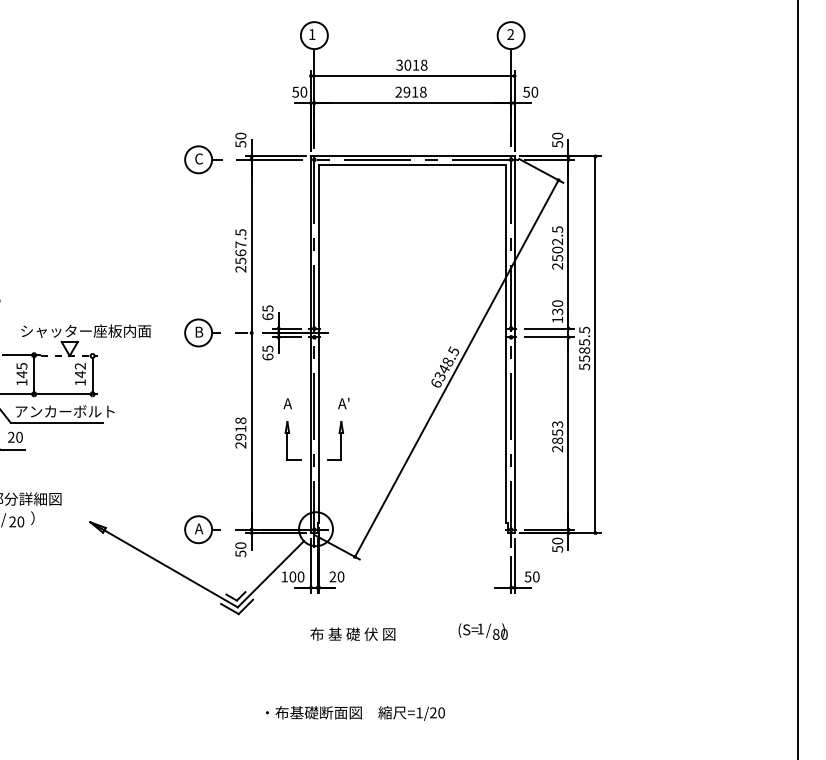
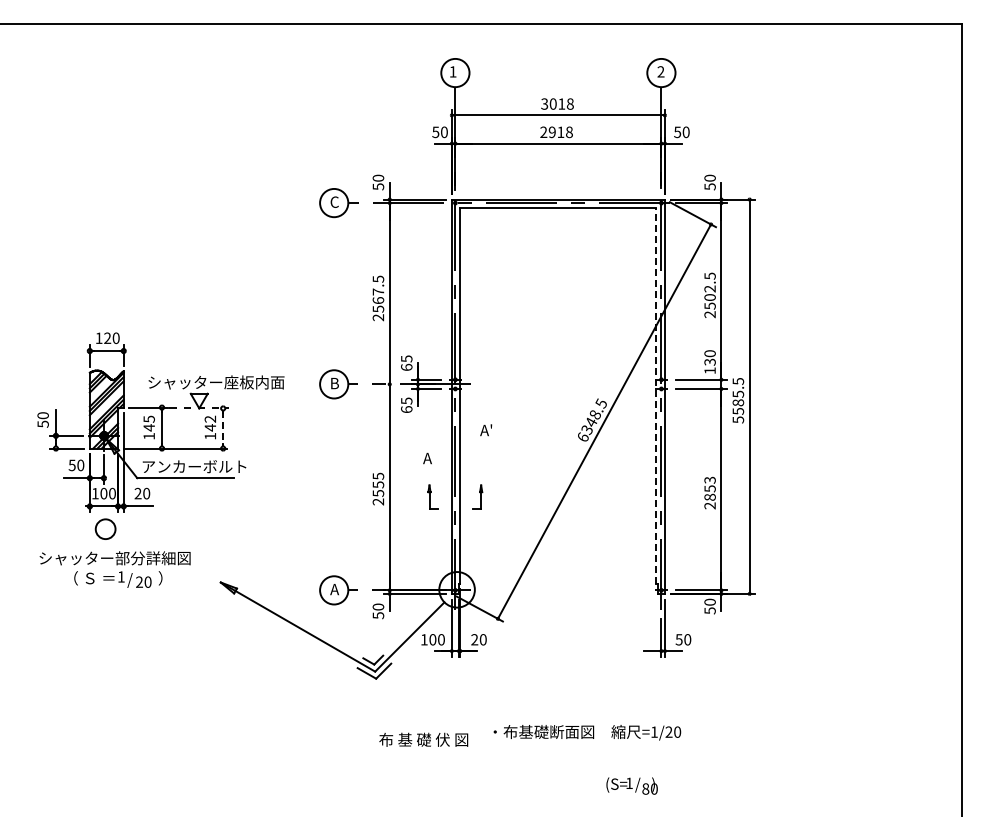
line: (506, 343) -> (656, 395), solid -> dashed
line: (92, 375) -> (223, 428), solid -> dashed
text: (344, 403) -> (486, 430), moved
text: (240, 428) -> (378, 484), 2918 -> 2555
part: (292, 440) -> (432, 496), size x0.6
part: (335, 440) -> (477, 496), size x0.6
text: (482, 631) -> (631, 785), moved
text: (352, 633) -> (423, 739), moved
text: (355, 713) -> (587, 732), moved

